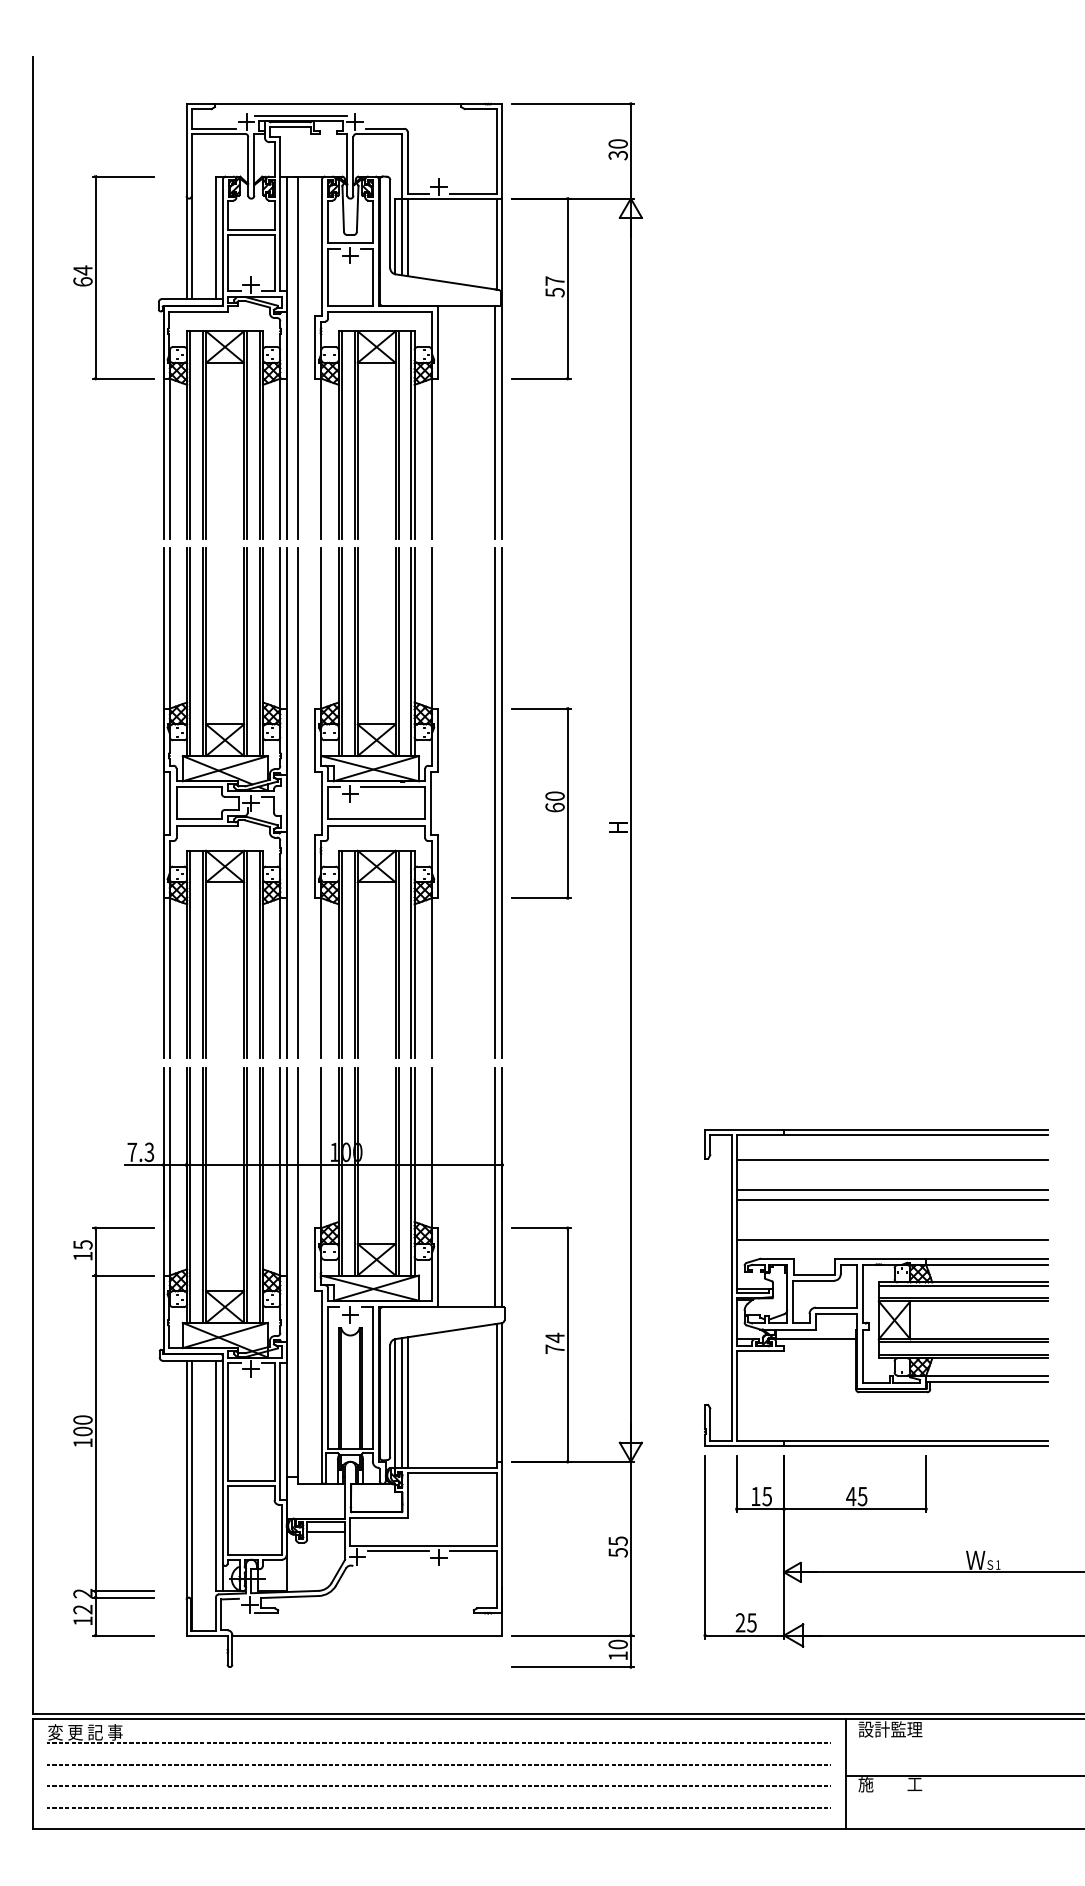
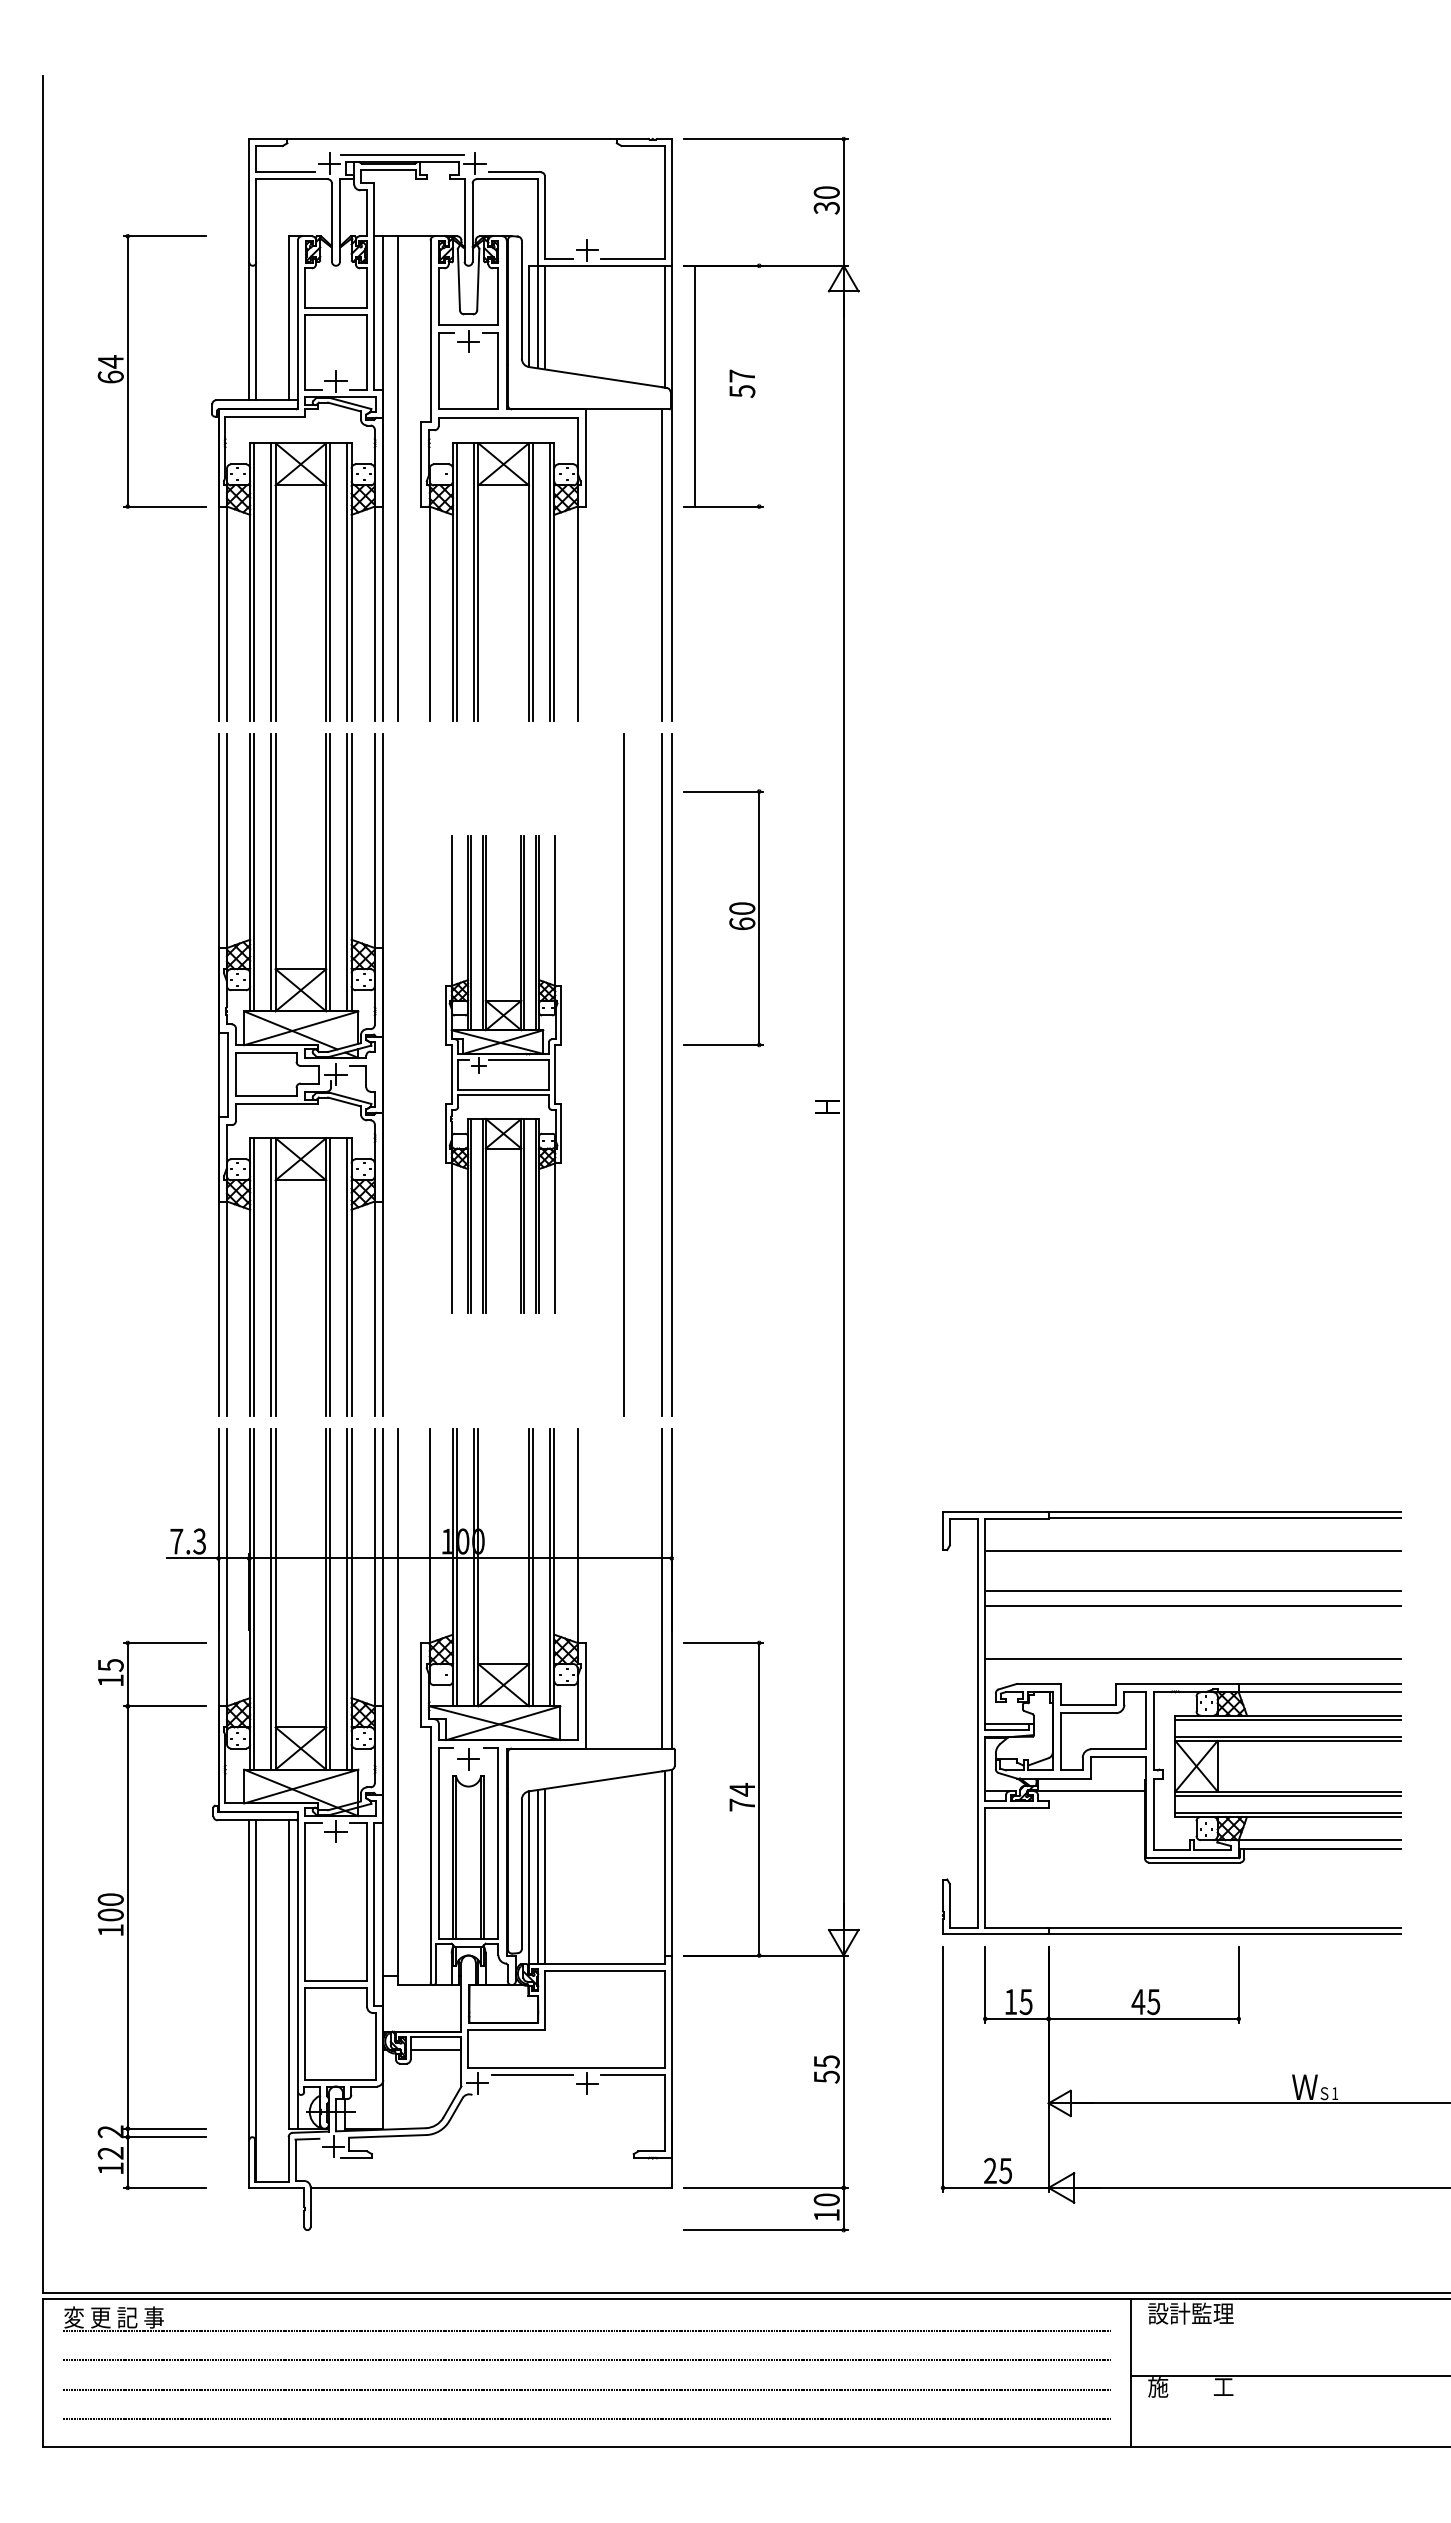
line: (567, 288) -> (694, 385), moved
line: (297, 802) -> (623, 1073), moved
part: (376, 802) -> (503, 1073), size x0.7
part: (541, 803) -> (724, 918), moved

